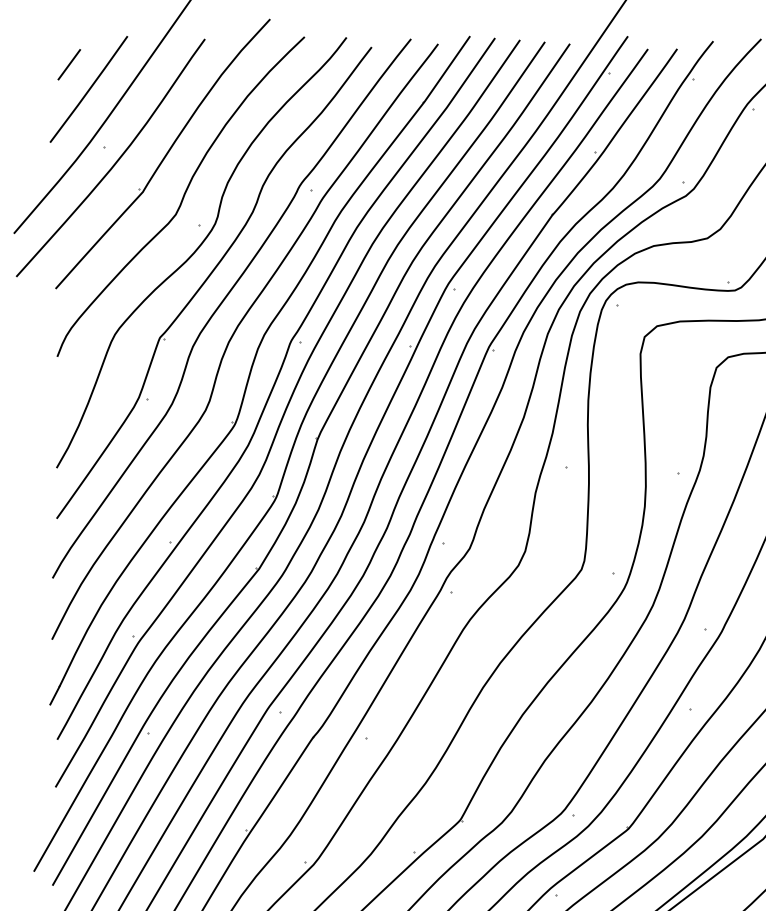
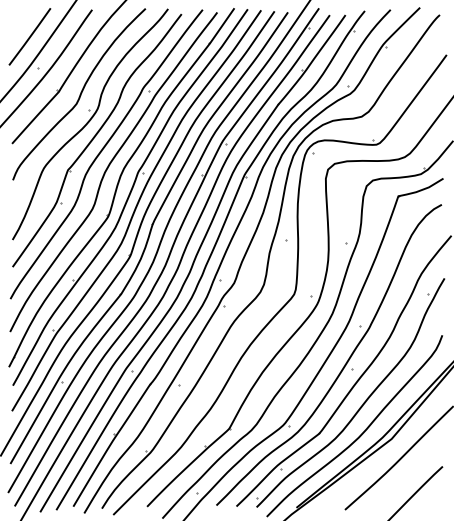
line: (67, 64) -> (18, 23), removed

